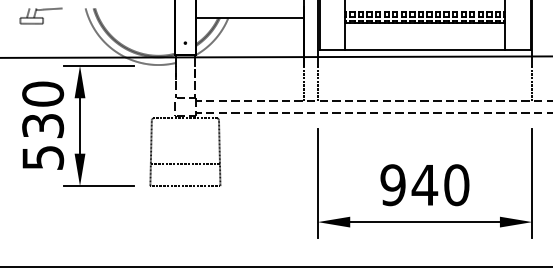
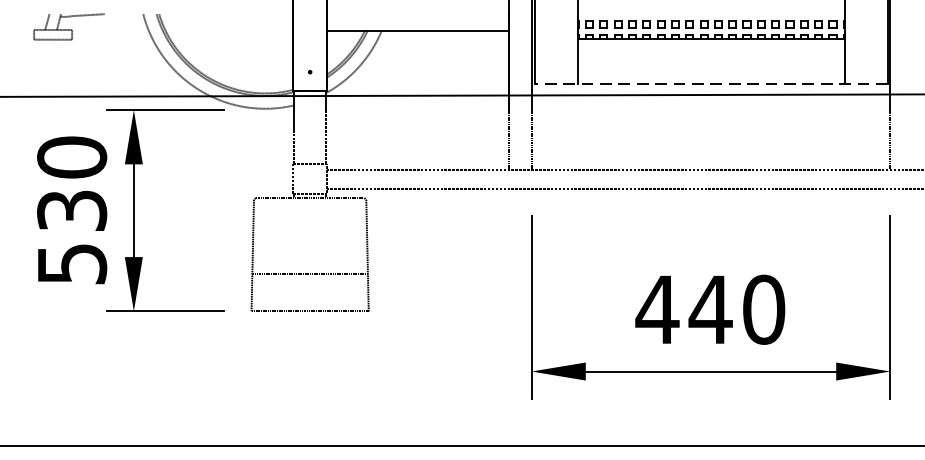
line: (425, 50) -> (711, 84), solid -> dashed
text: (392, 185) -> (656, 310), 940 -> 440

